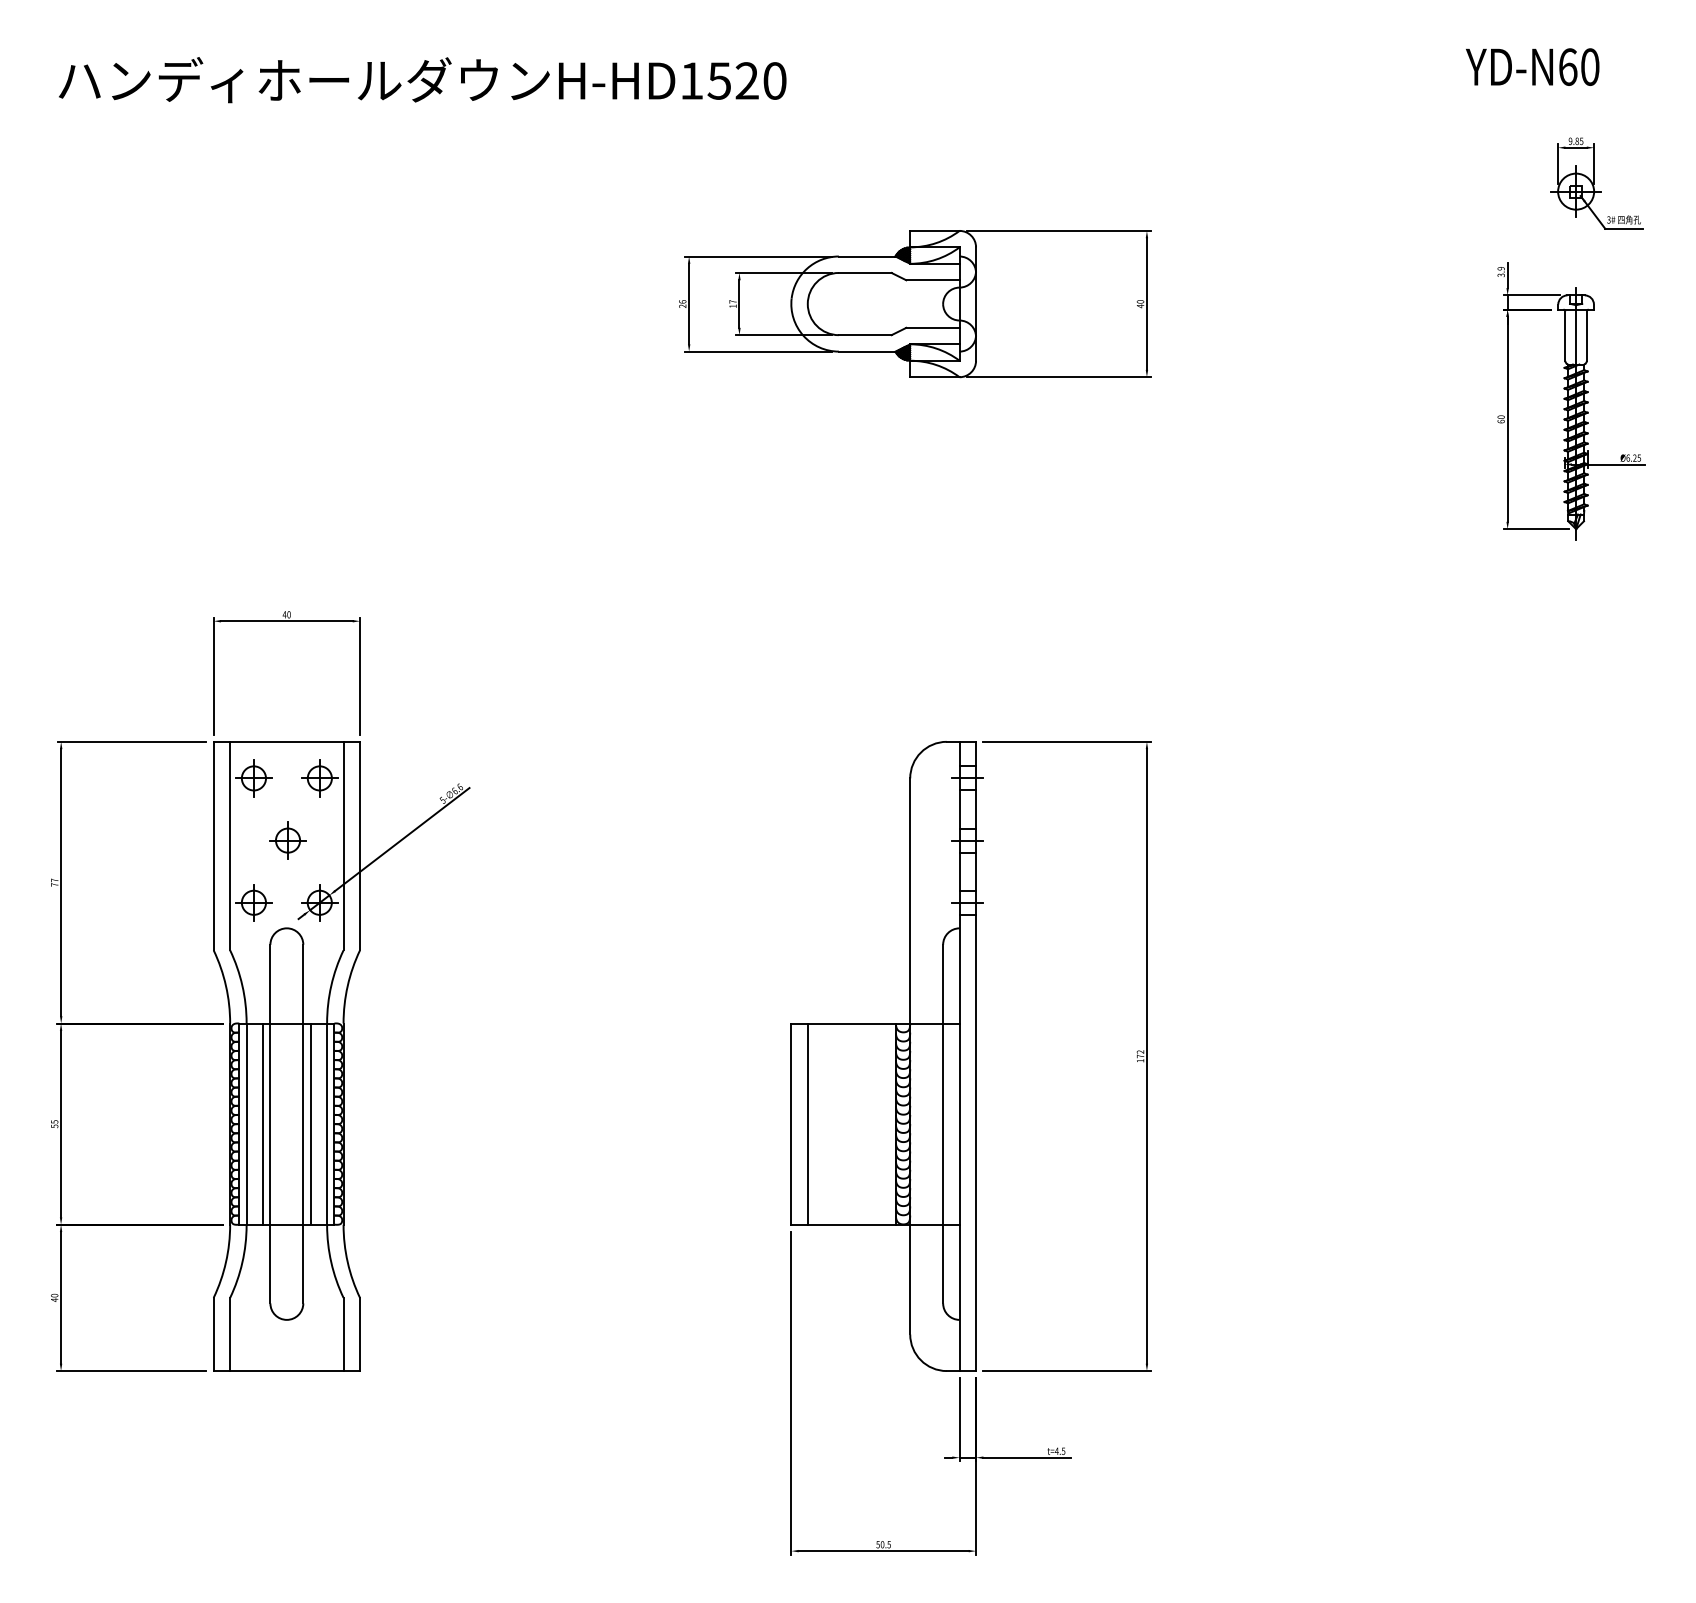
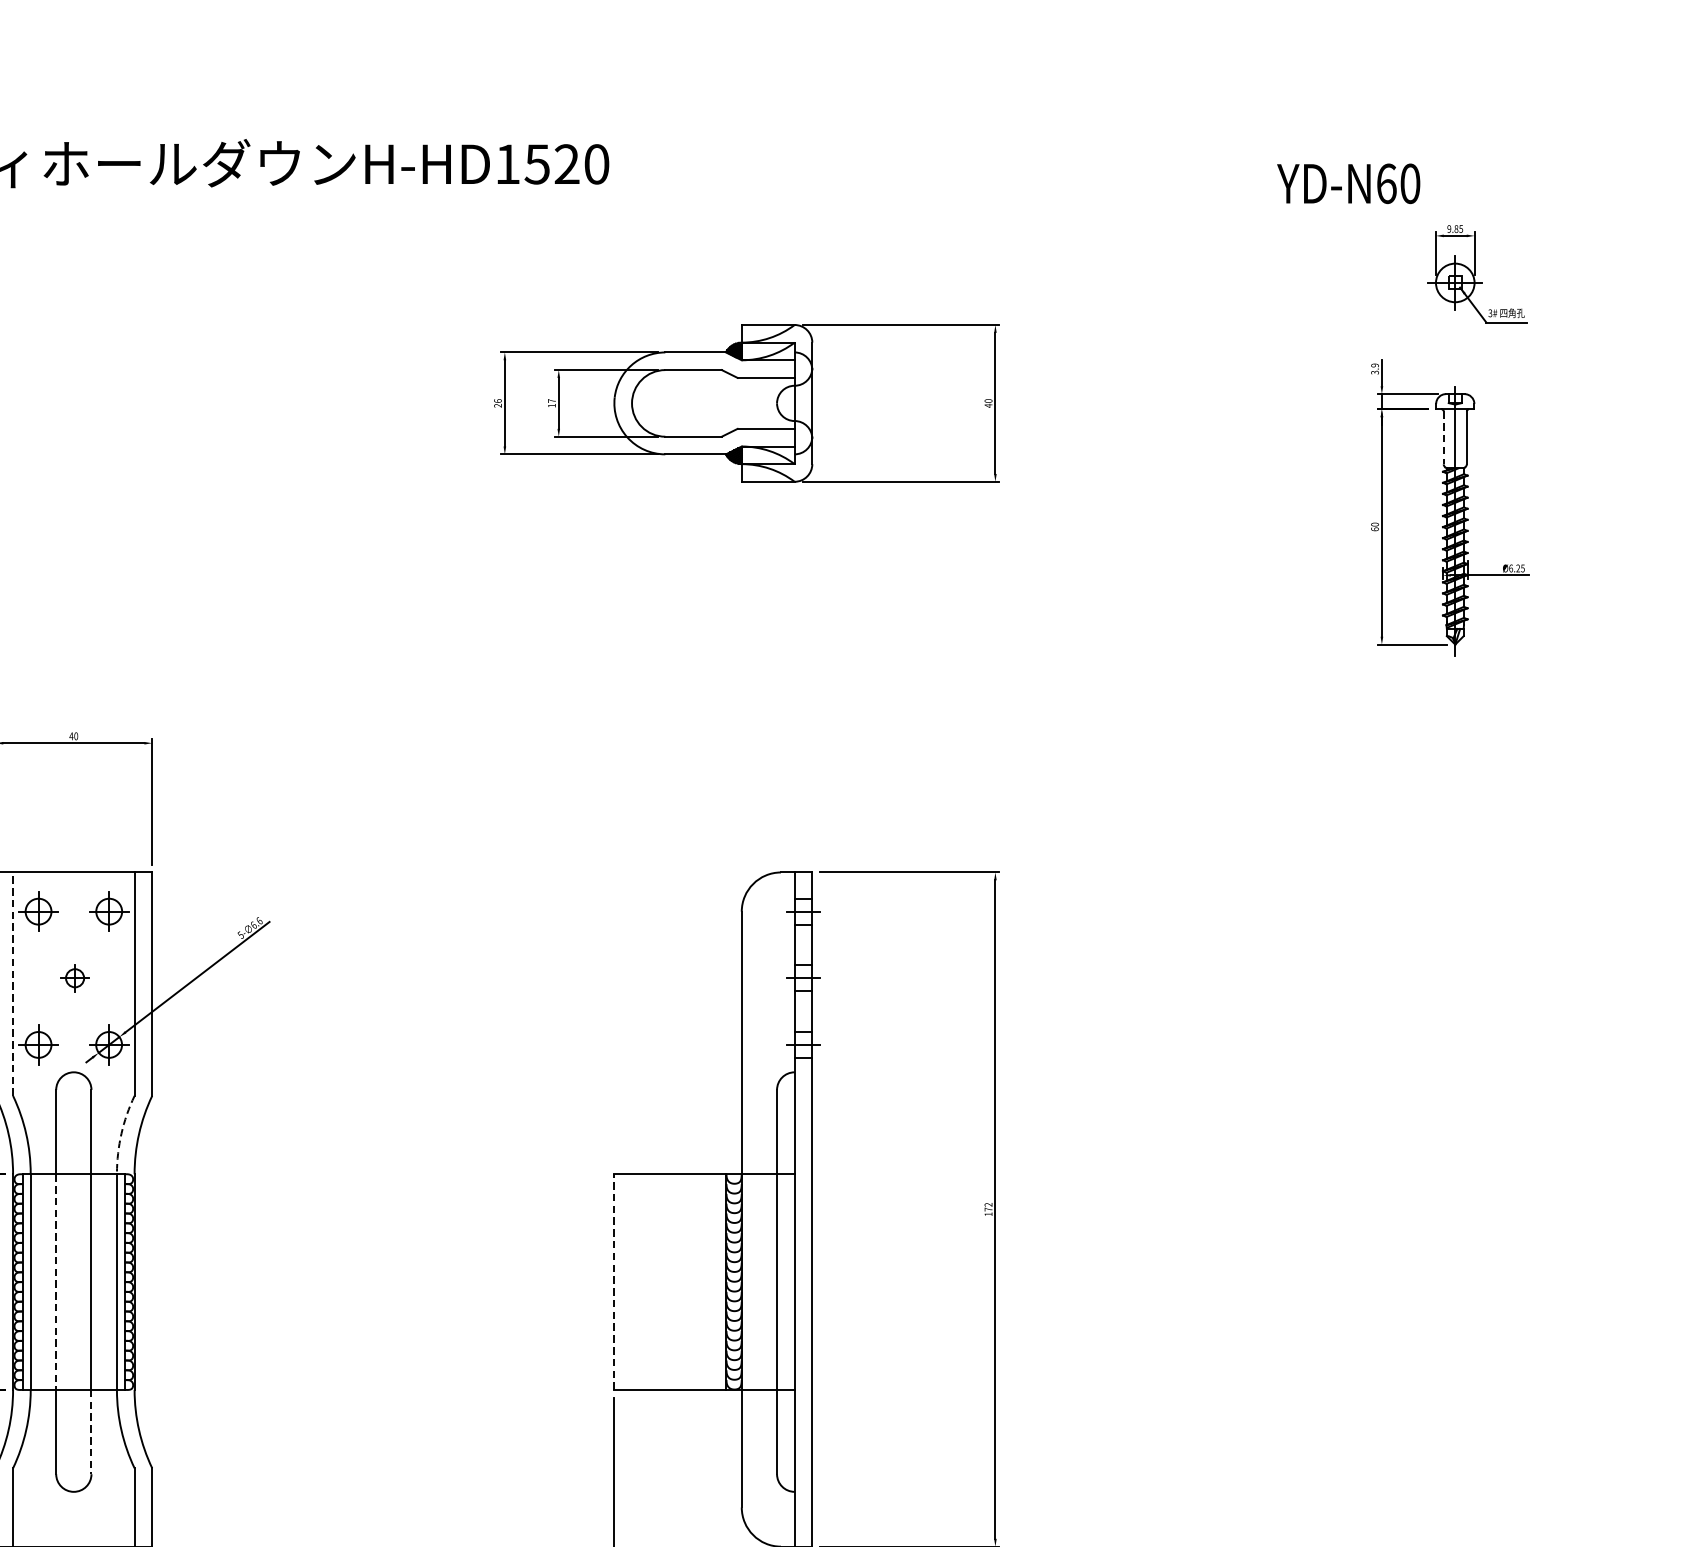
text: (1532, 66) -> (1348, 183), moved
line: (1565, 336) -> (1443, 438), solid -> dashed
part: (287, 840) -> (74, 978), size x0.7
line: (230, 845) -> (13, 983), solid -> dashed
arc: (331, 985) -> (121, 1133), solid -> dashed
line: (263, 1123) -> (48, 1281), removed
line: (310, 1123) -> (99, 1281), removed
line: (807, 1123) -> (631, 1281), removed
line: (270, 1124) -> (56, 1282), solid -> dashed
line: (791, 1124) -> (614, 1282), solid -> dashed
line: (303, 1264) -> (91, 1432), solid -> dashed

